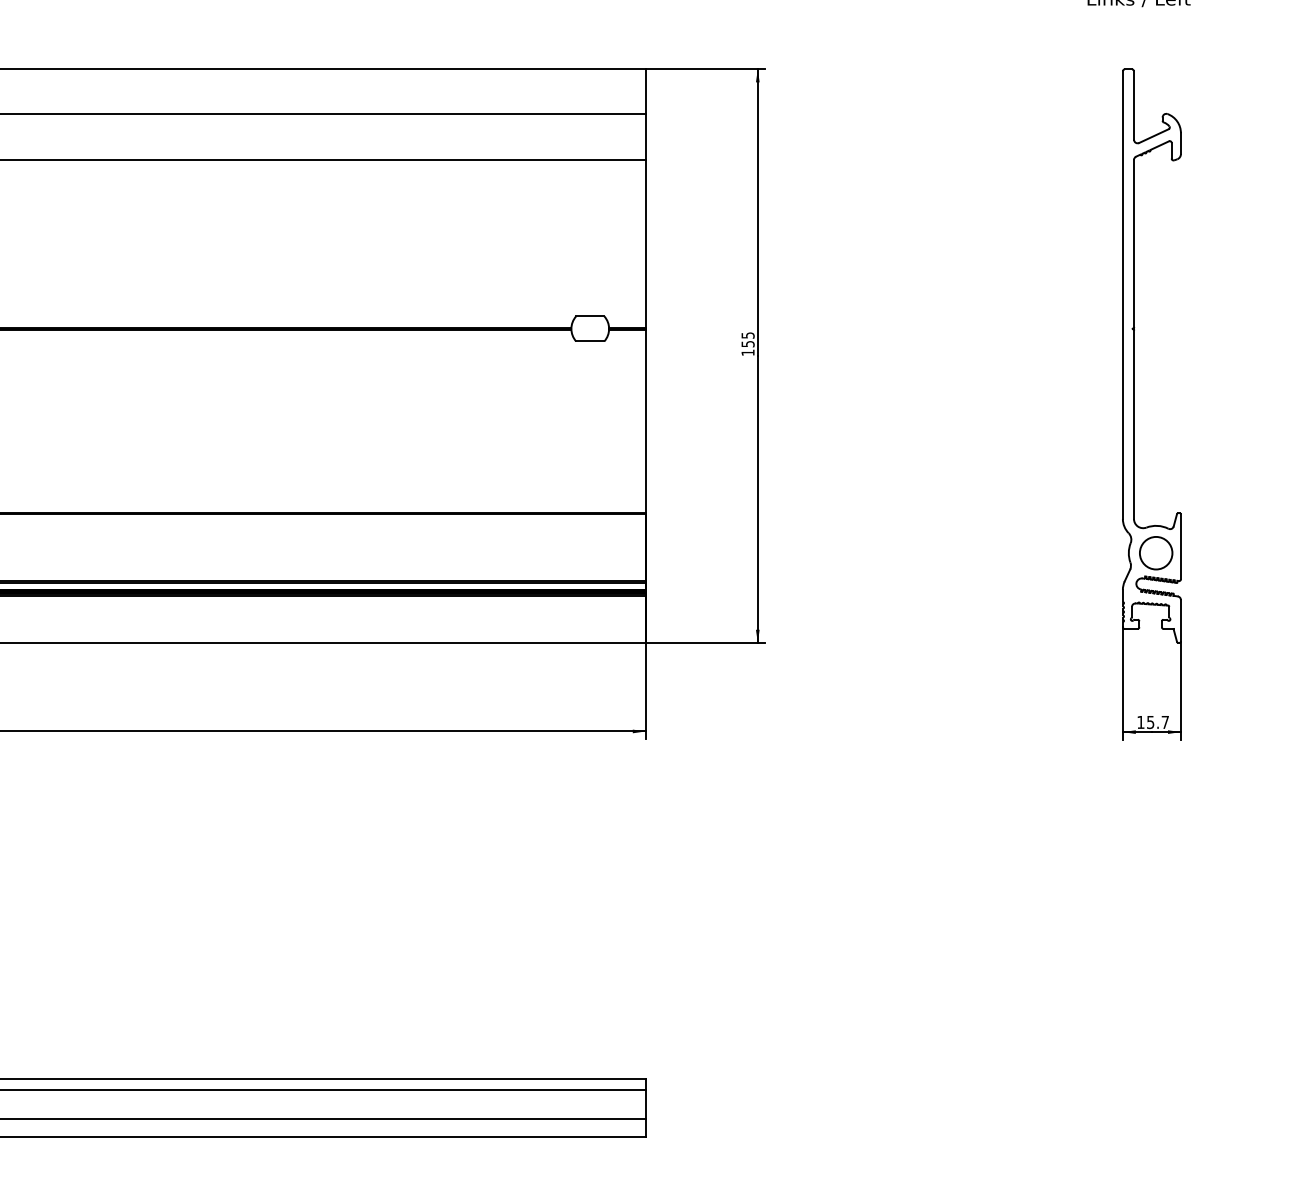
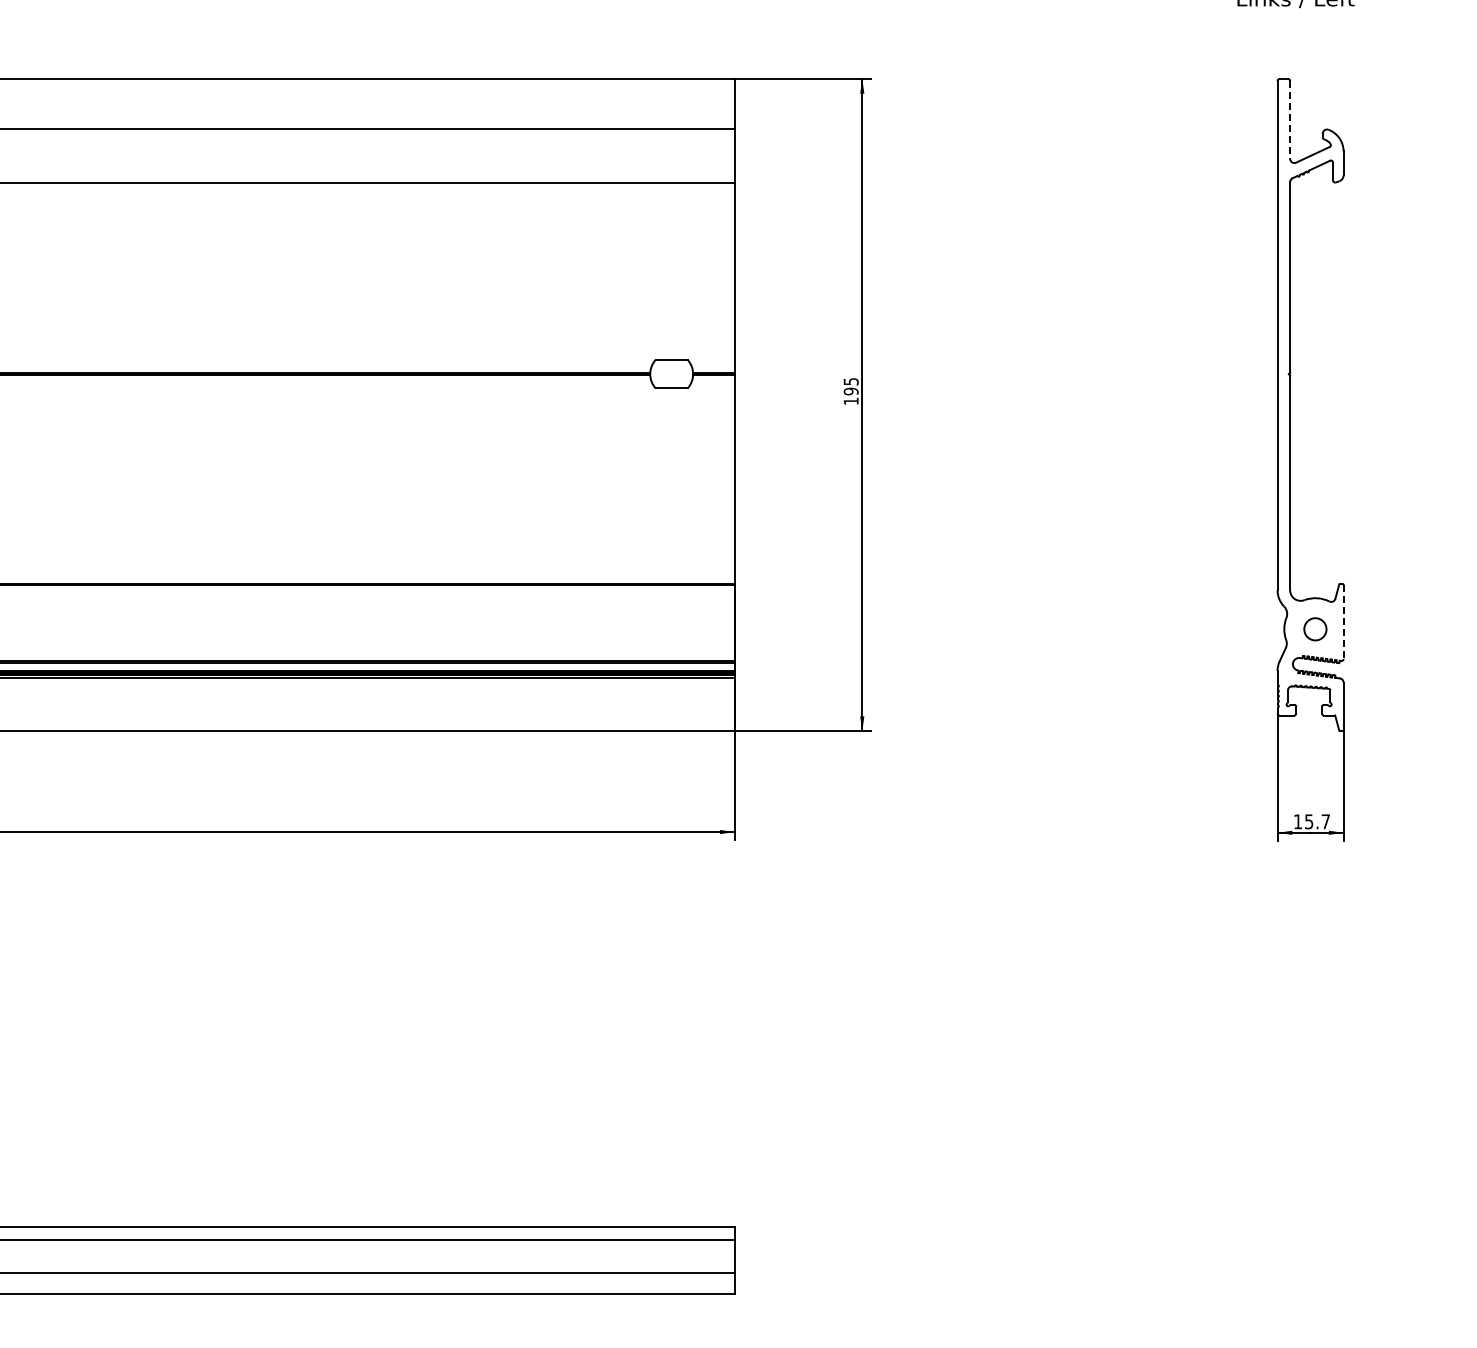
line: (1134, 105) -> (1290, 119), solid -> dashed
text: (747, 344) -> (850, 391), 155 -> 195
line: (1180, 547) -> (1343, 622), solid -> dashed
circle: (1155, 552) -> (1314, 628), size x0.6

